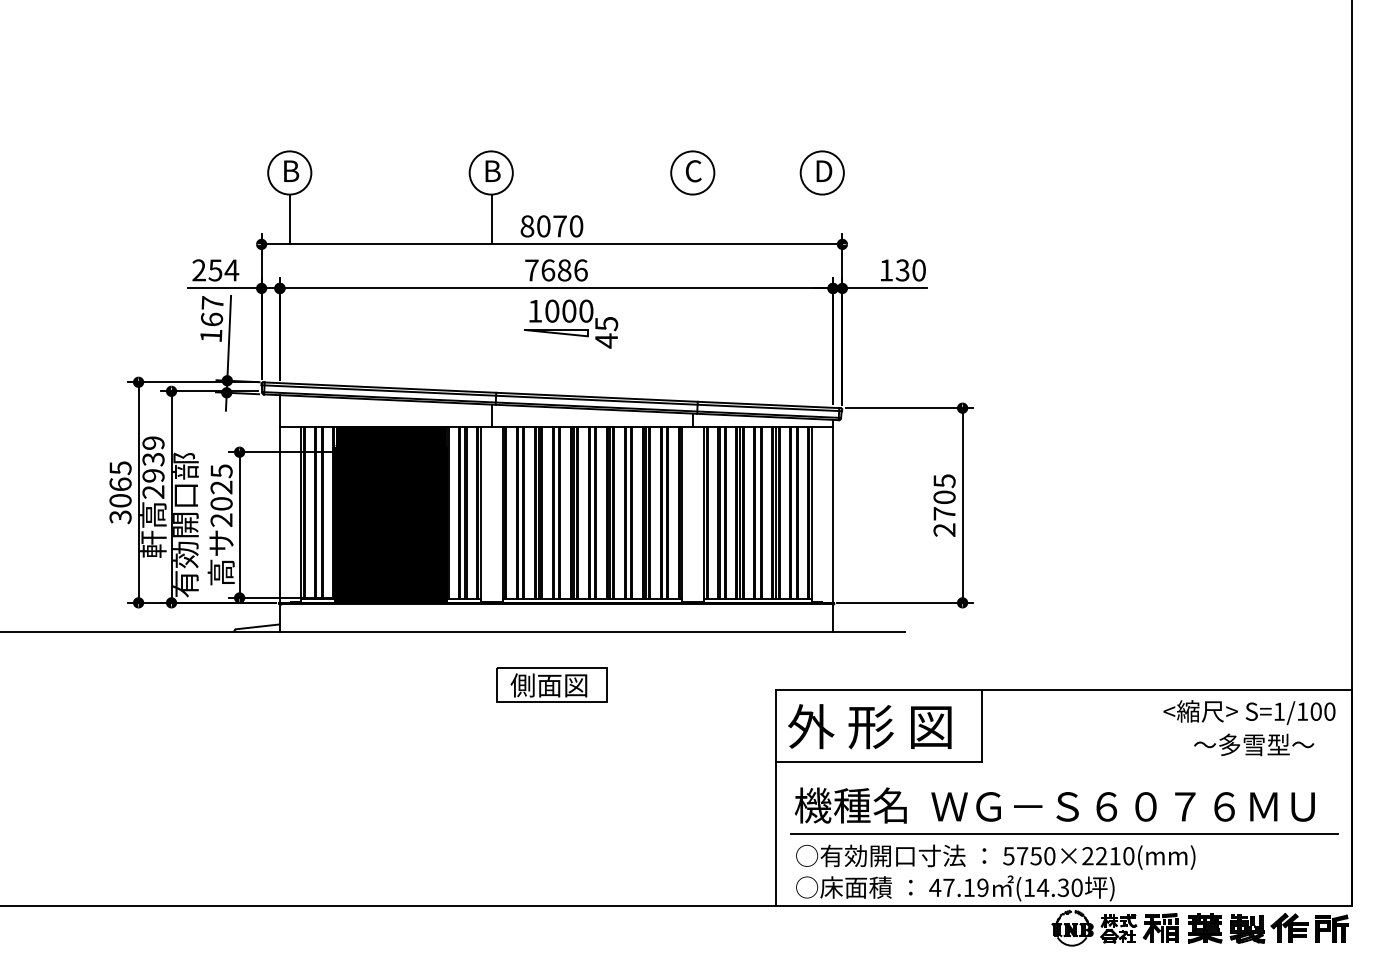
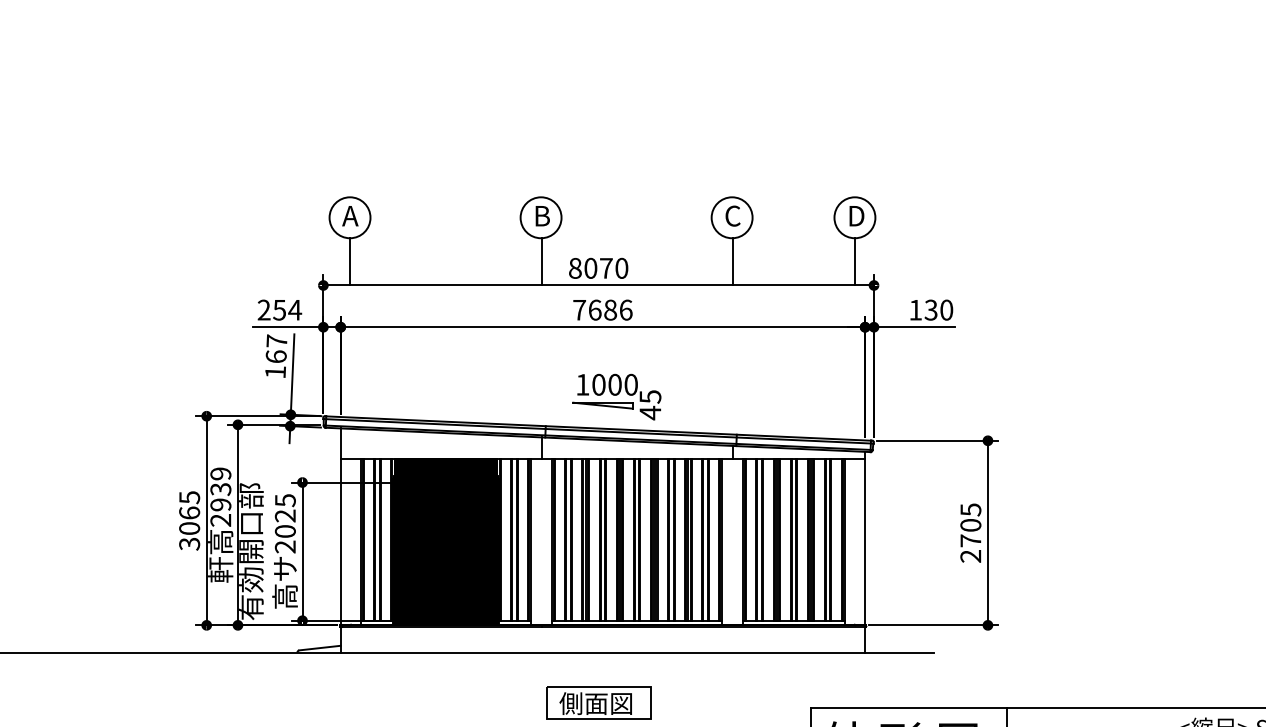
text: (290, 170) -> (350, 215), B -> A
line: (693, 219) -> (732, 261), added
line: (822, 219) -> (855, 261), added
part: (571, 323) -> (617, 396), moved

